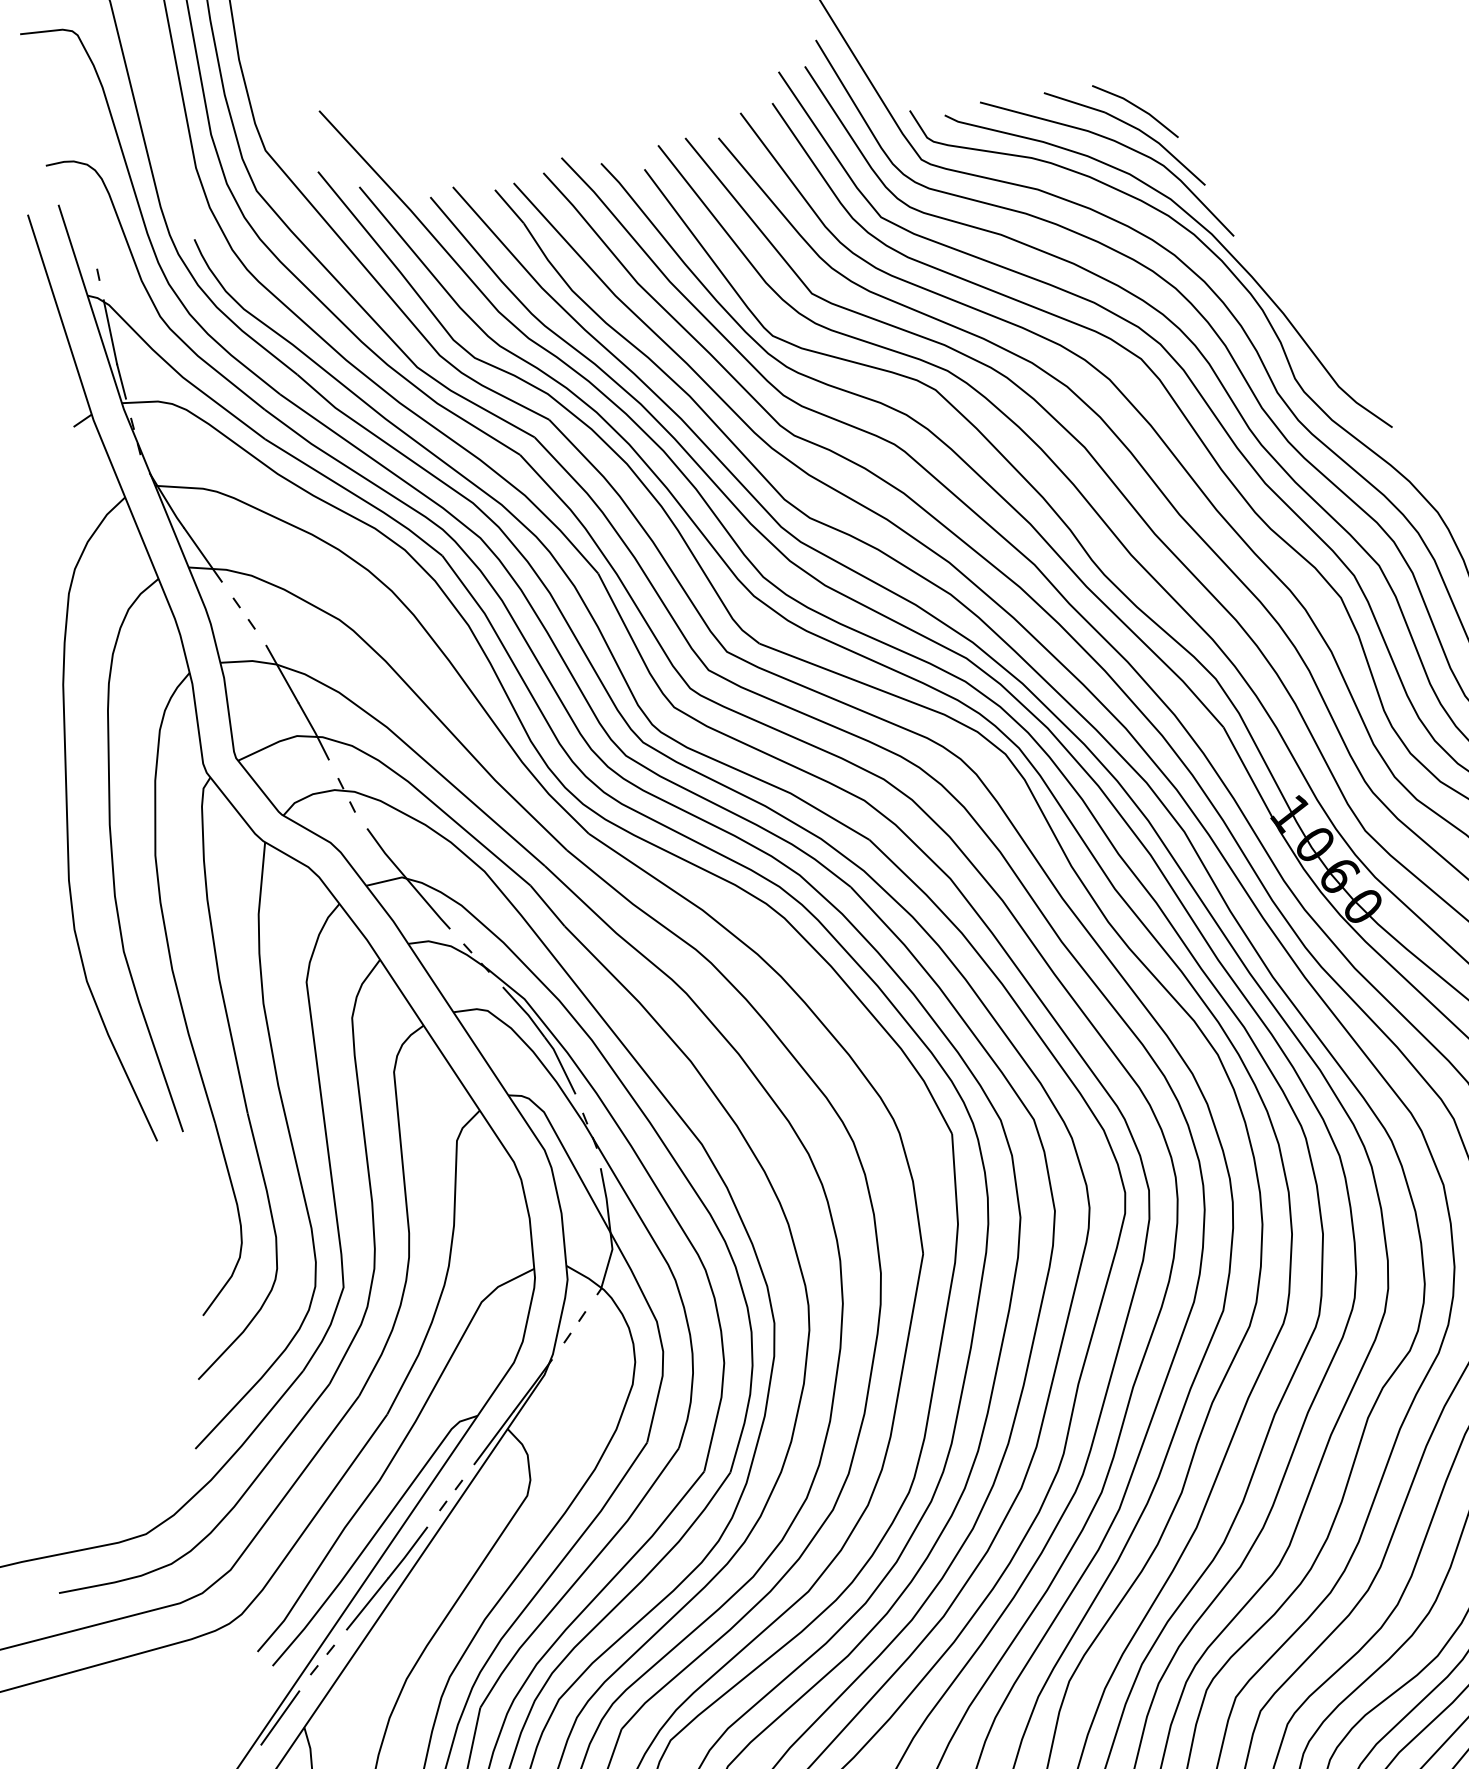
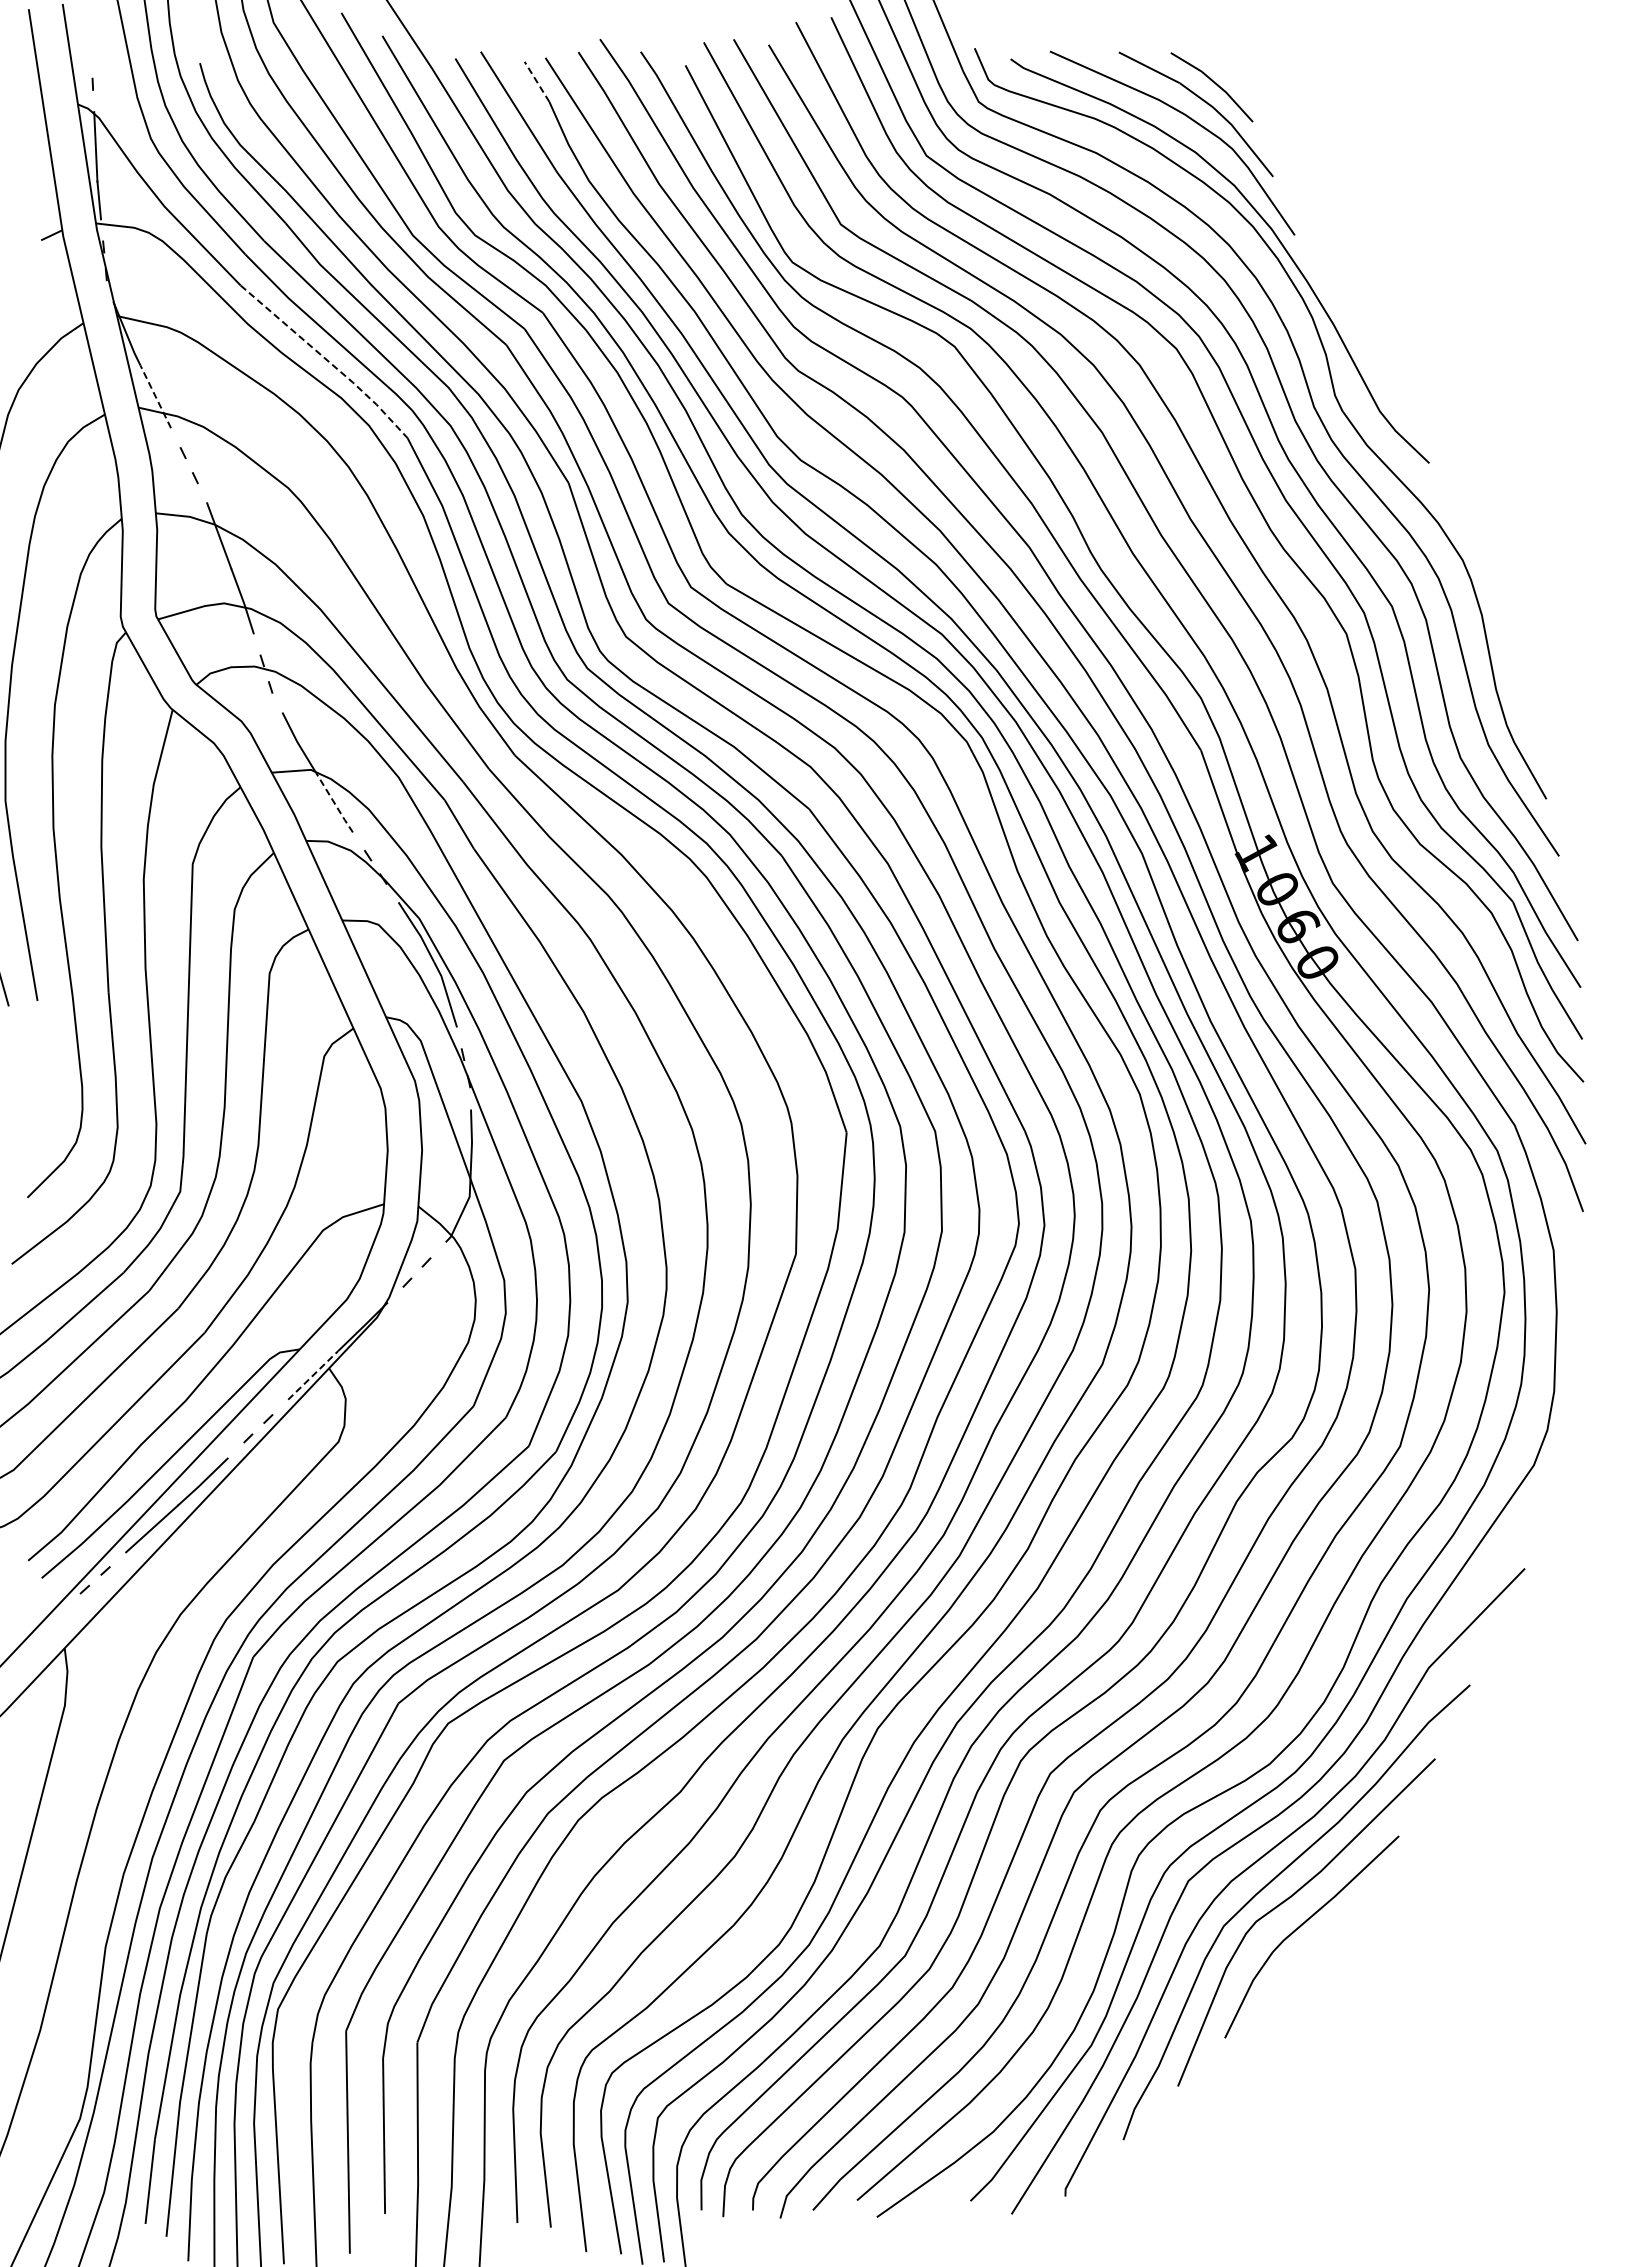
line: (509, 206) -> (537, 81), solid -> dashed
line: (356, 495) -> (327, 360), solid -> dashed
line: (202, 554) -> (155, 396), solid -> dashed
line: (428, 904) -> (334, 802), solid -> dashed
line: (494, 1437) -> (313, 1375), solid -> dashed
line: (279, 1718) -> (40, 1634), removed

